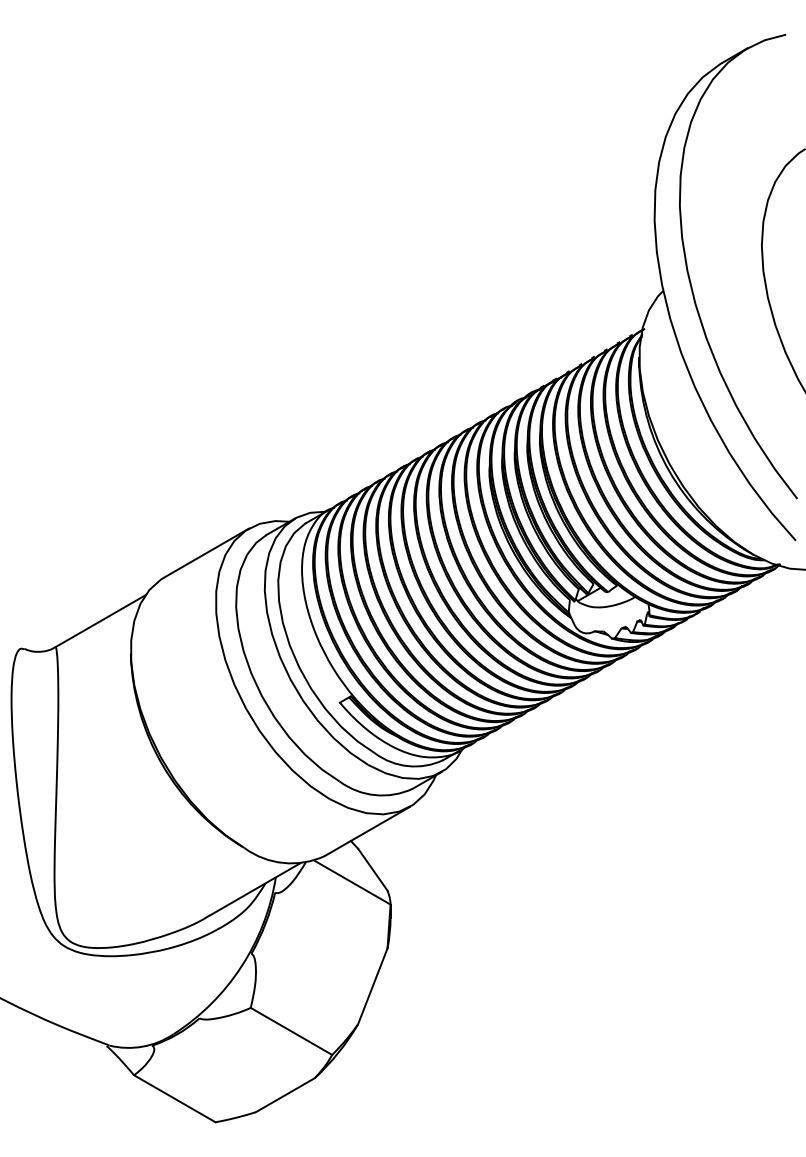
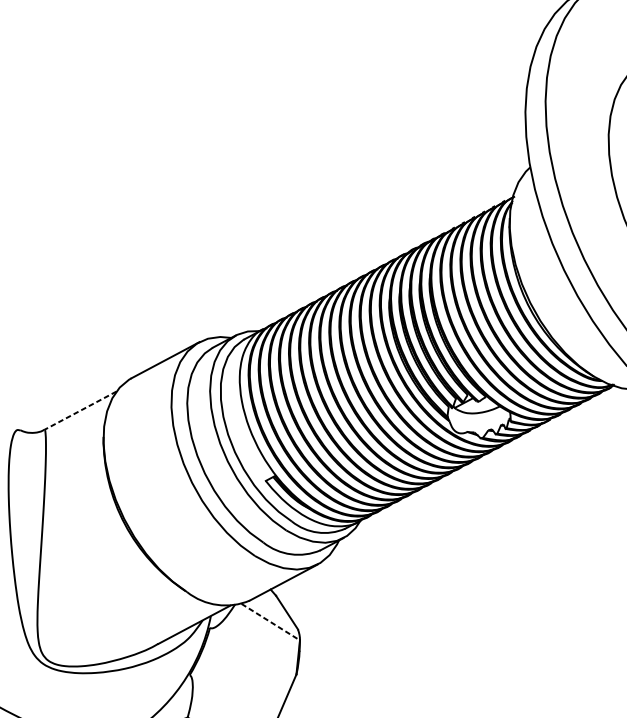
line: (99, 621) -> (79, 410), solid -> dashed
line: (352, 882) -> (270, 622), solid -> dashed

